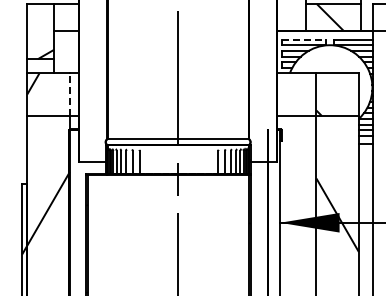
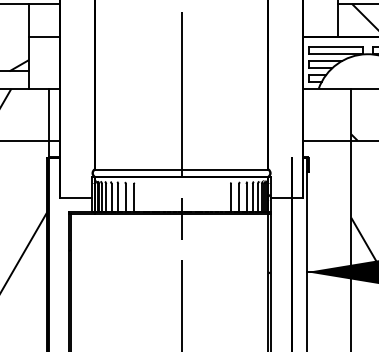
line: (303, 39) -> (335, 47), dashed -> solid
line: (69, 94) -> (48, 114), dashed -> solid

